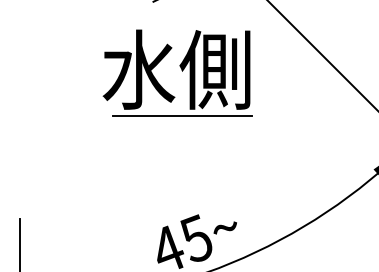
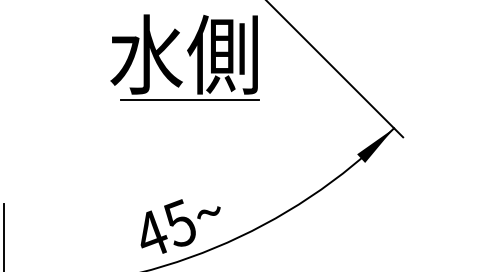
part: (176, 72) -> (184, 57), moved

